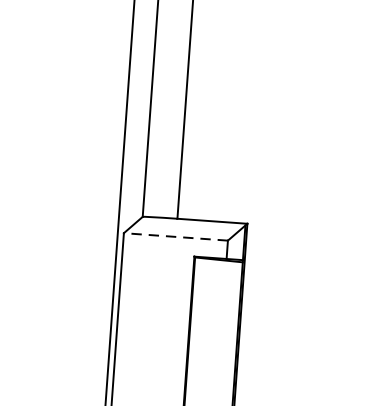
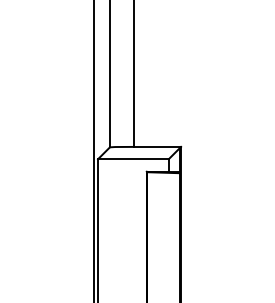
line: (174, 237) -> (132, 159), dashed -> solid

